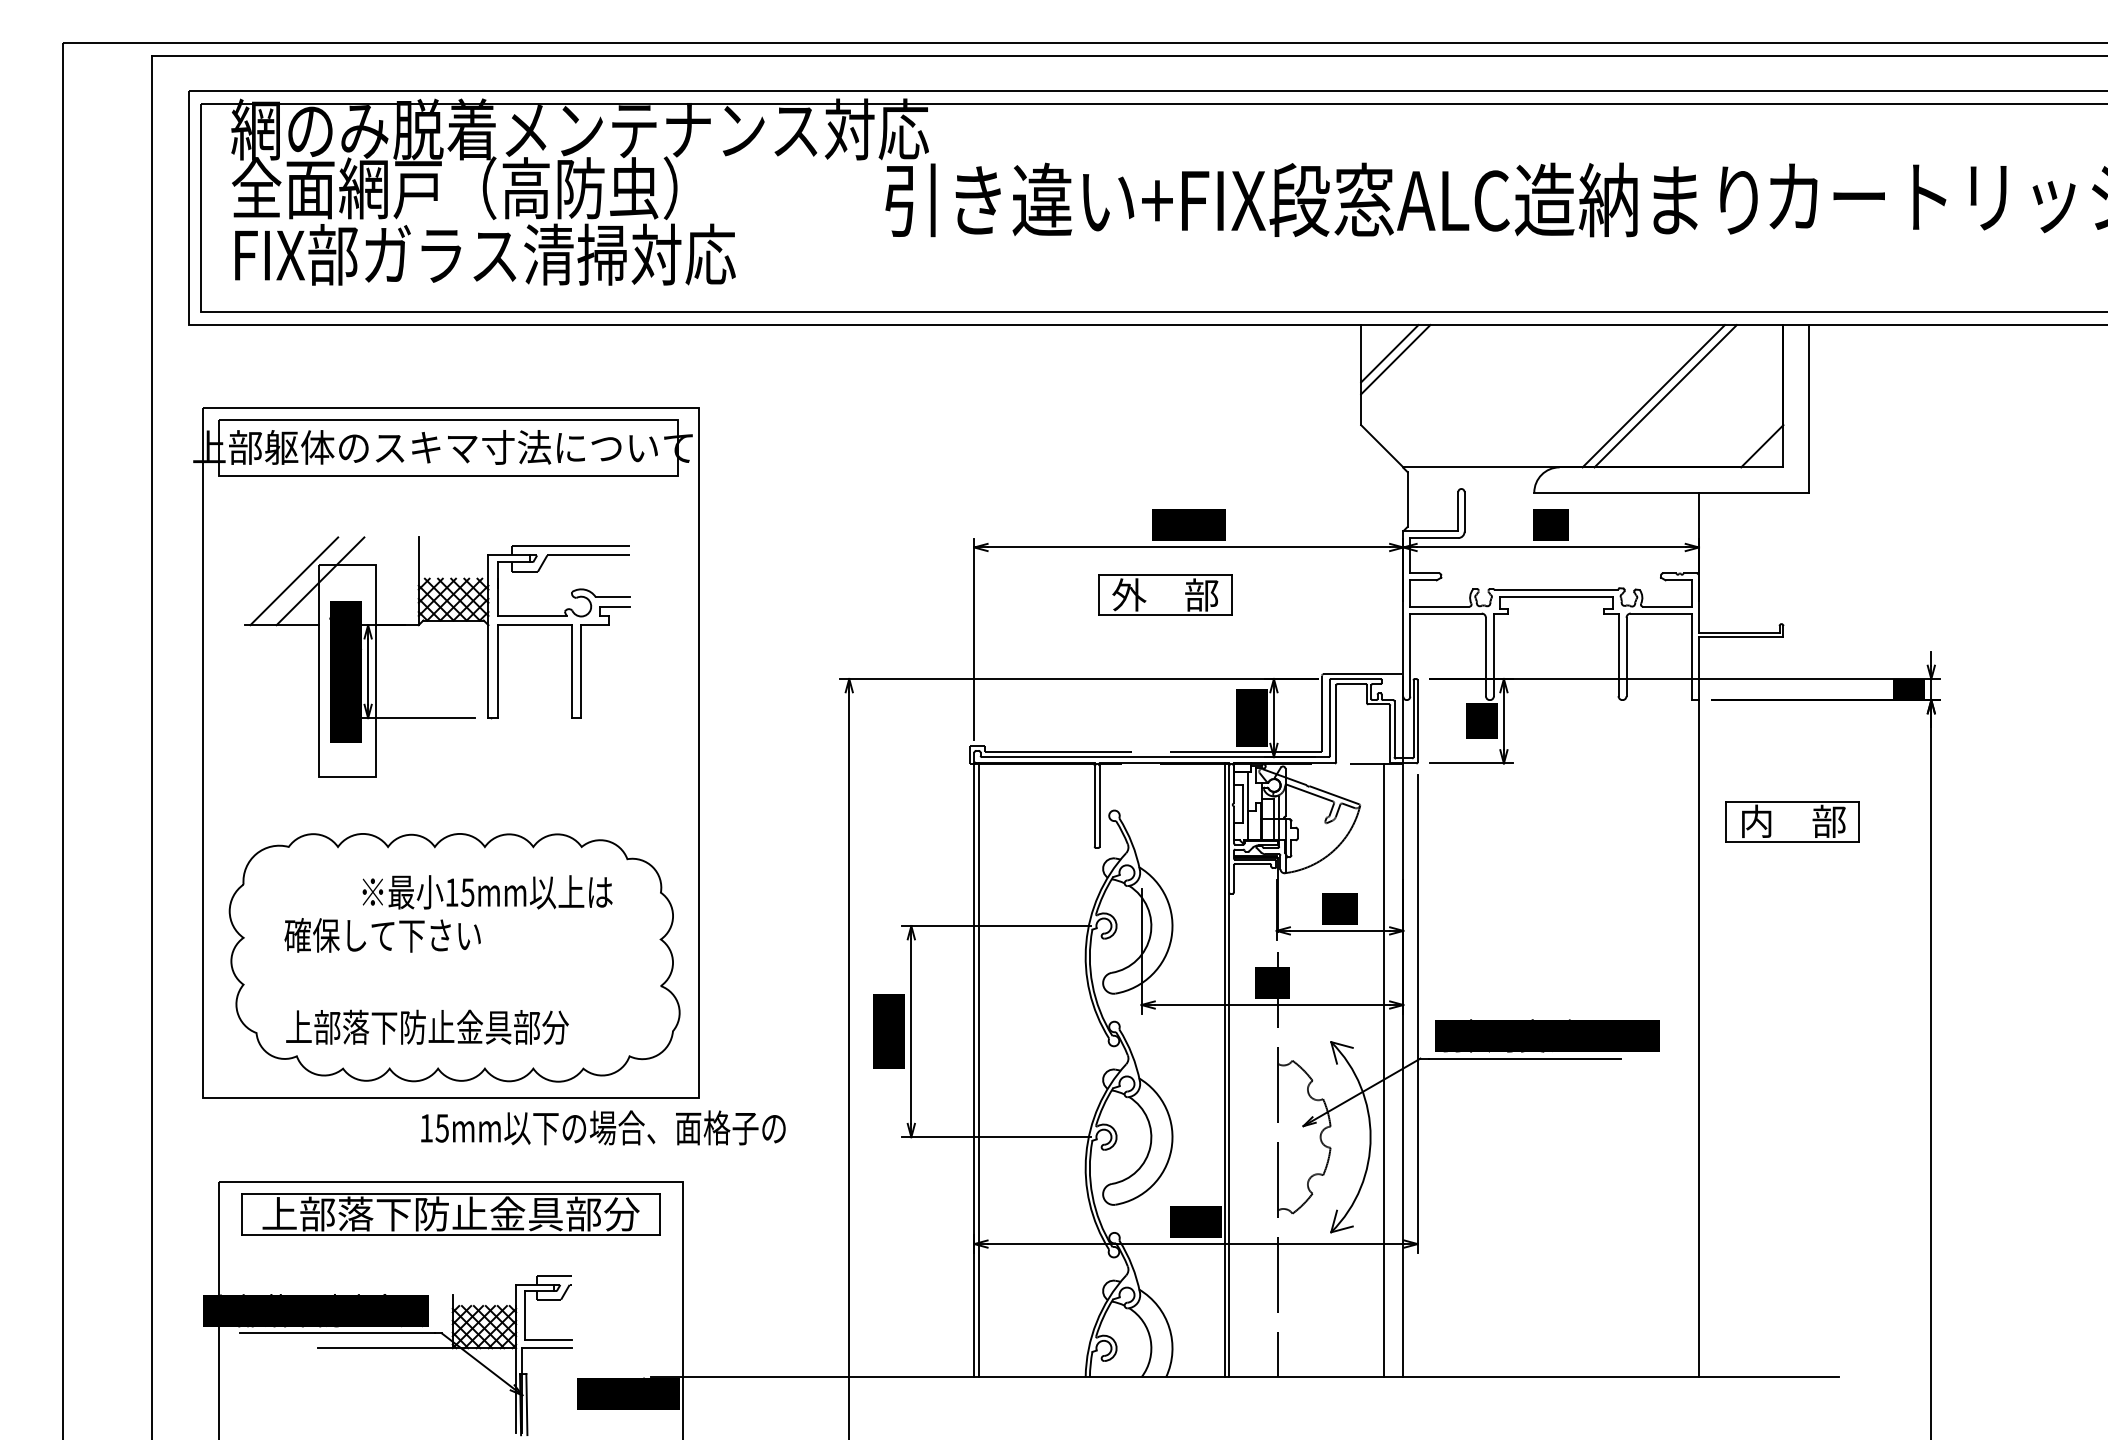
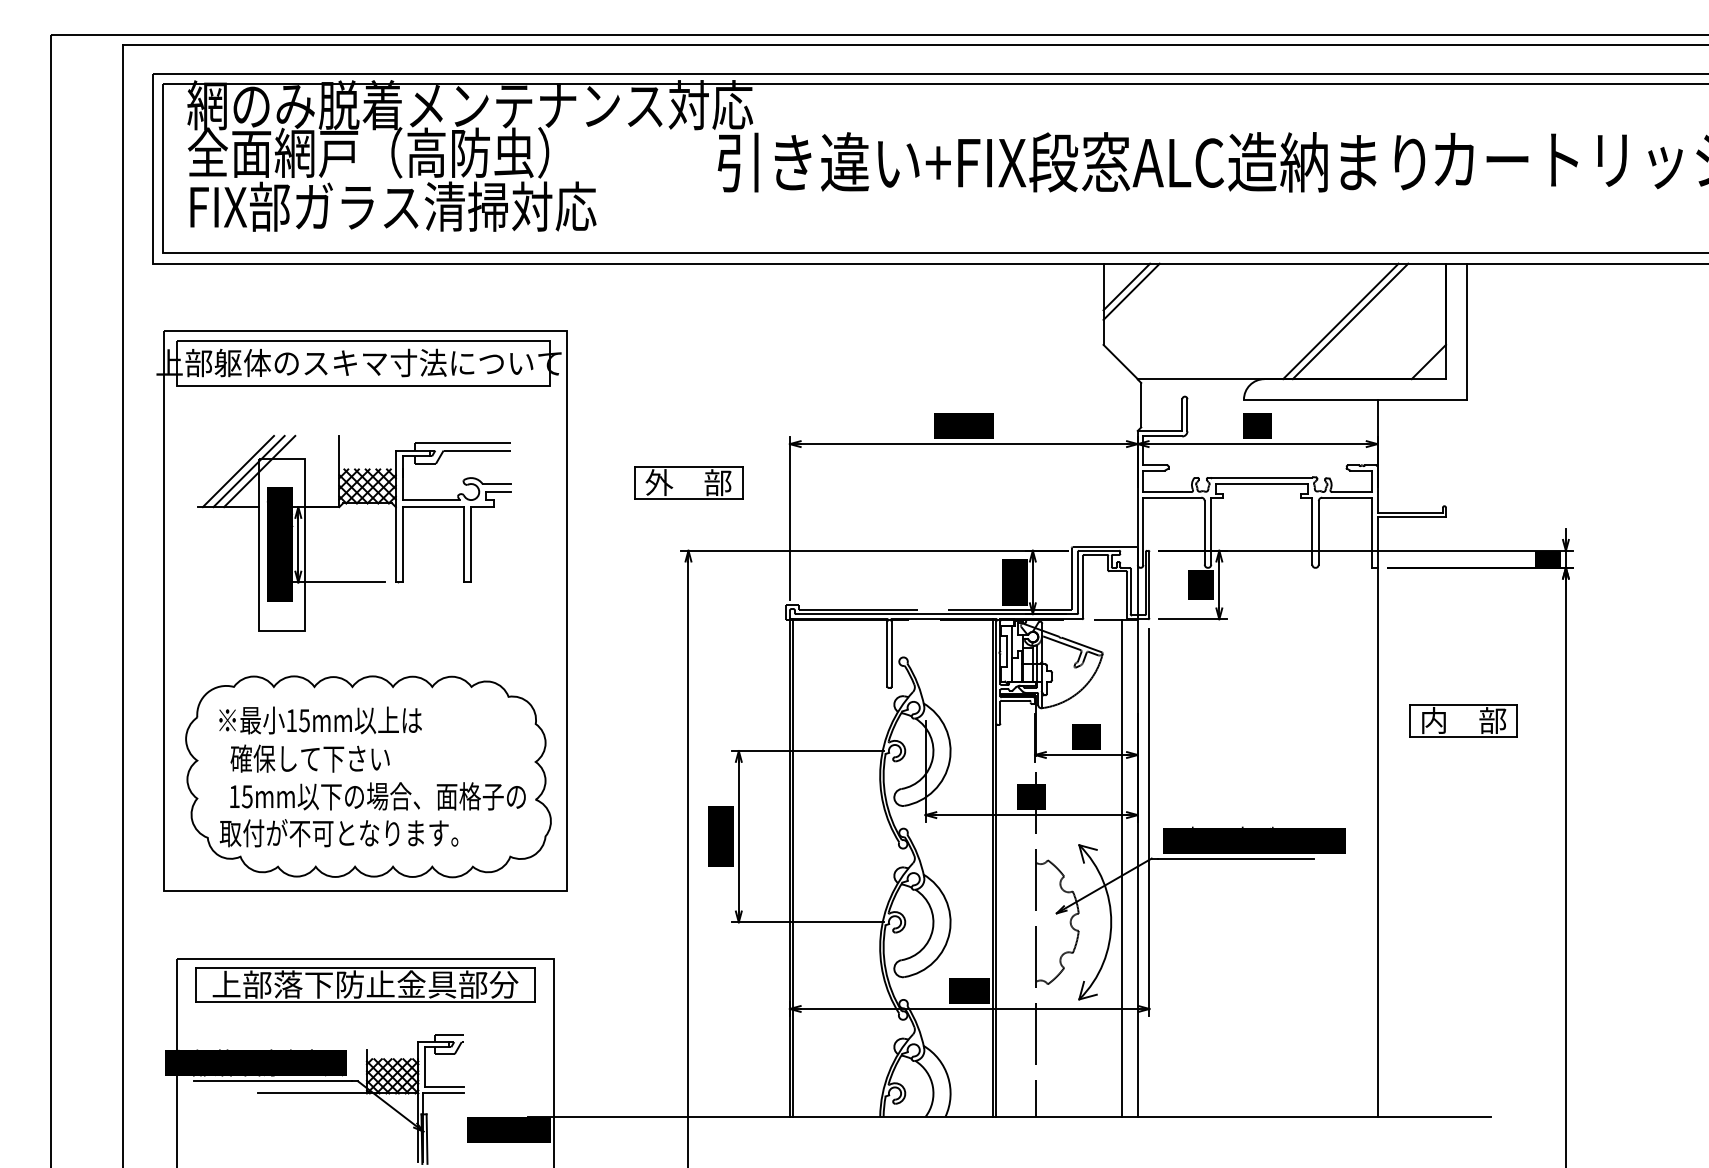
line: (307, 581) -> (249, 471), added
part: (1165, 594) -> (688, 482), moved
part: (1792, 821) -> (1463, 720), moved
text: (487, 892) -> (320, 720), moved
text: (419, 1026) -> (339, 832), 上部落下防止金具部分 -> 取付が不可となります。
text: (603, 1127) -> (378, 796), moved

